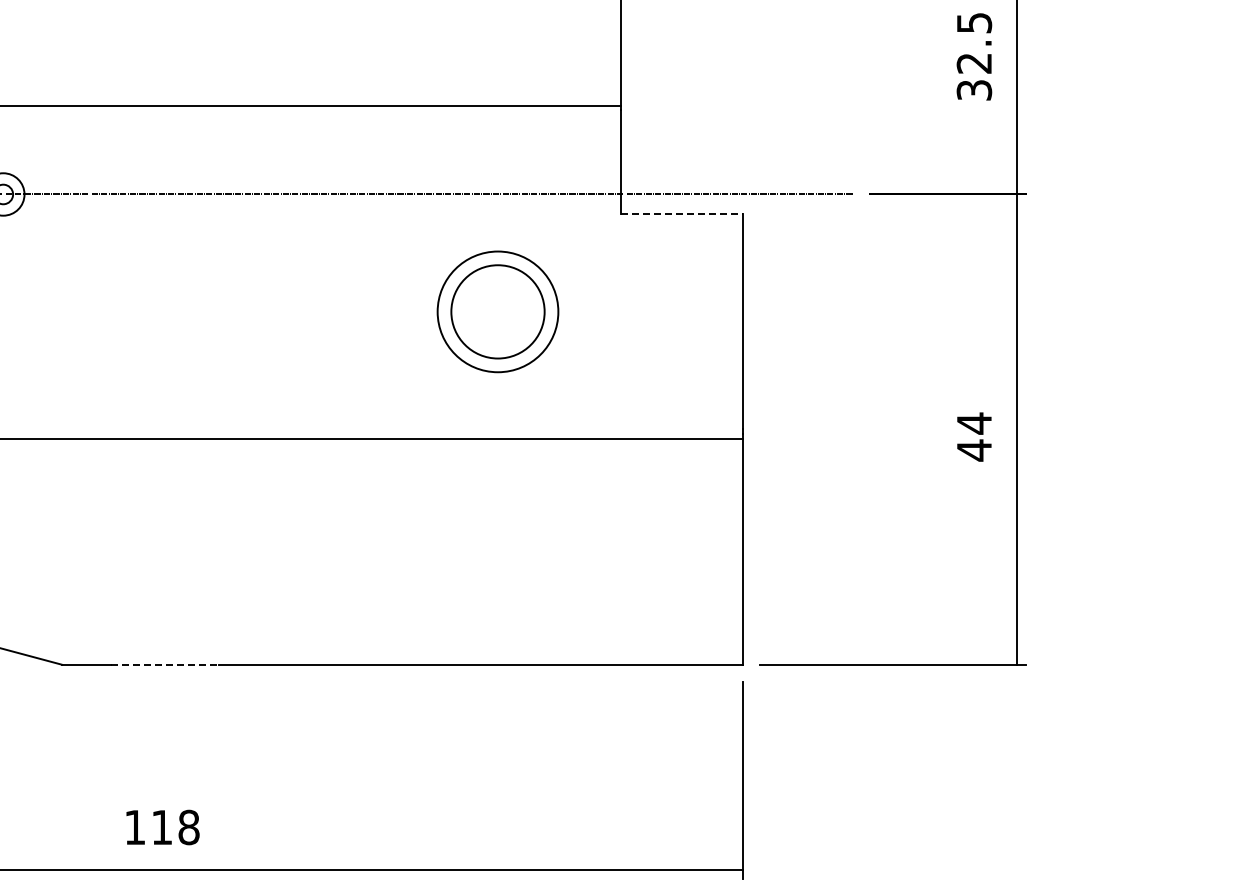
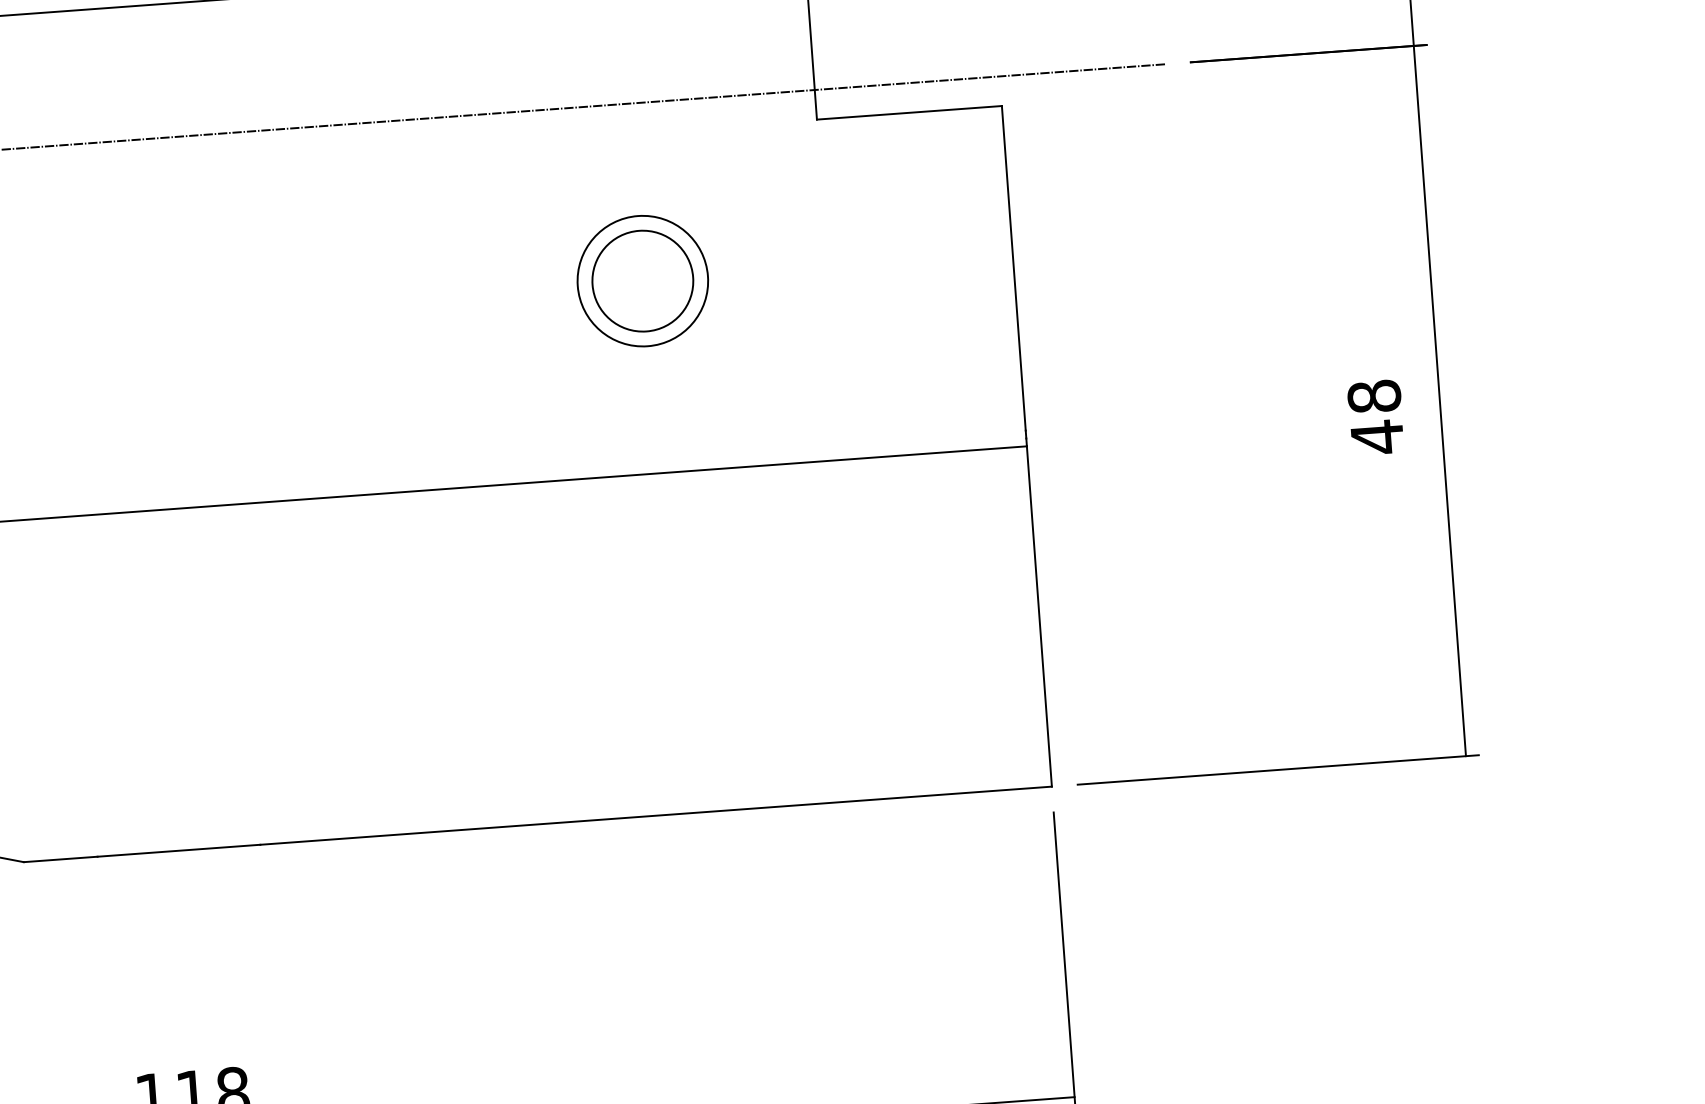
line: (682, 214) -> (910, 113), dashed -> solid
part: (498, 312) -> (643, 281), size x0.71
text: (974, 423) -> (1374, 396), 44 -> 48
line: (165, 664) -> (179, 850), dashed -> solid

